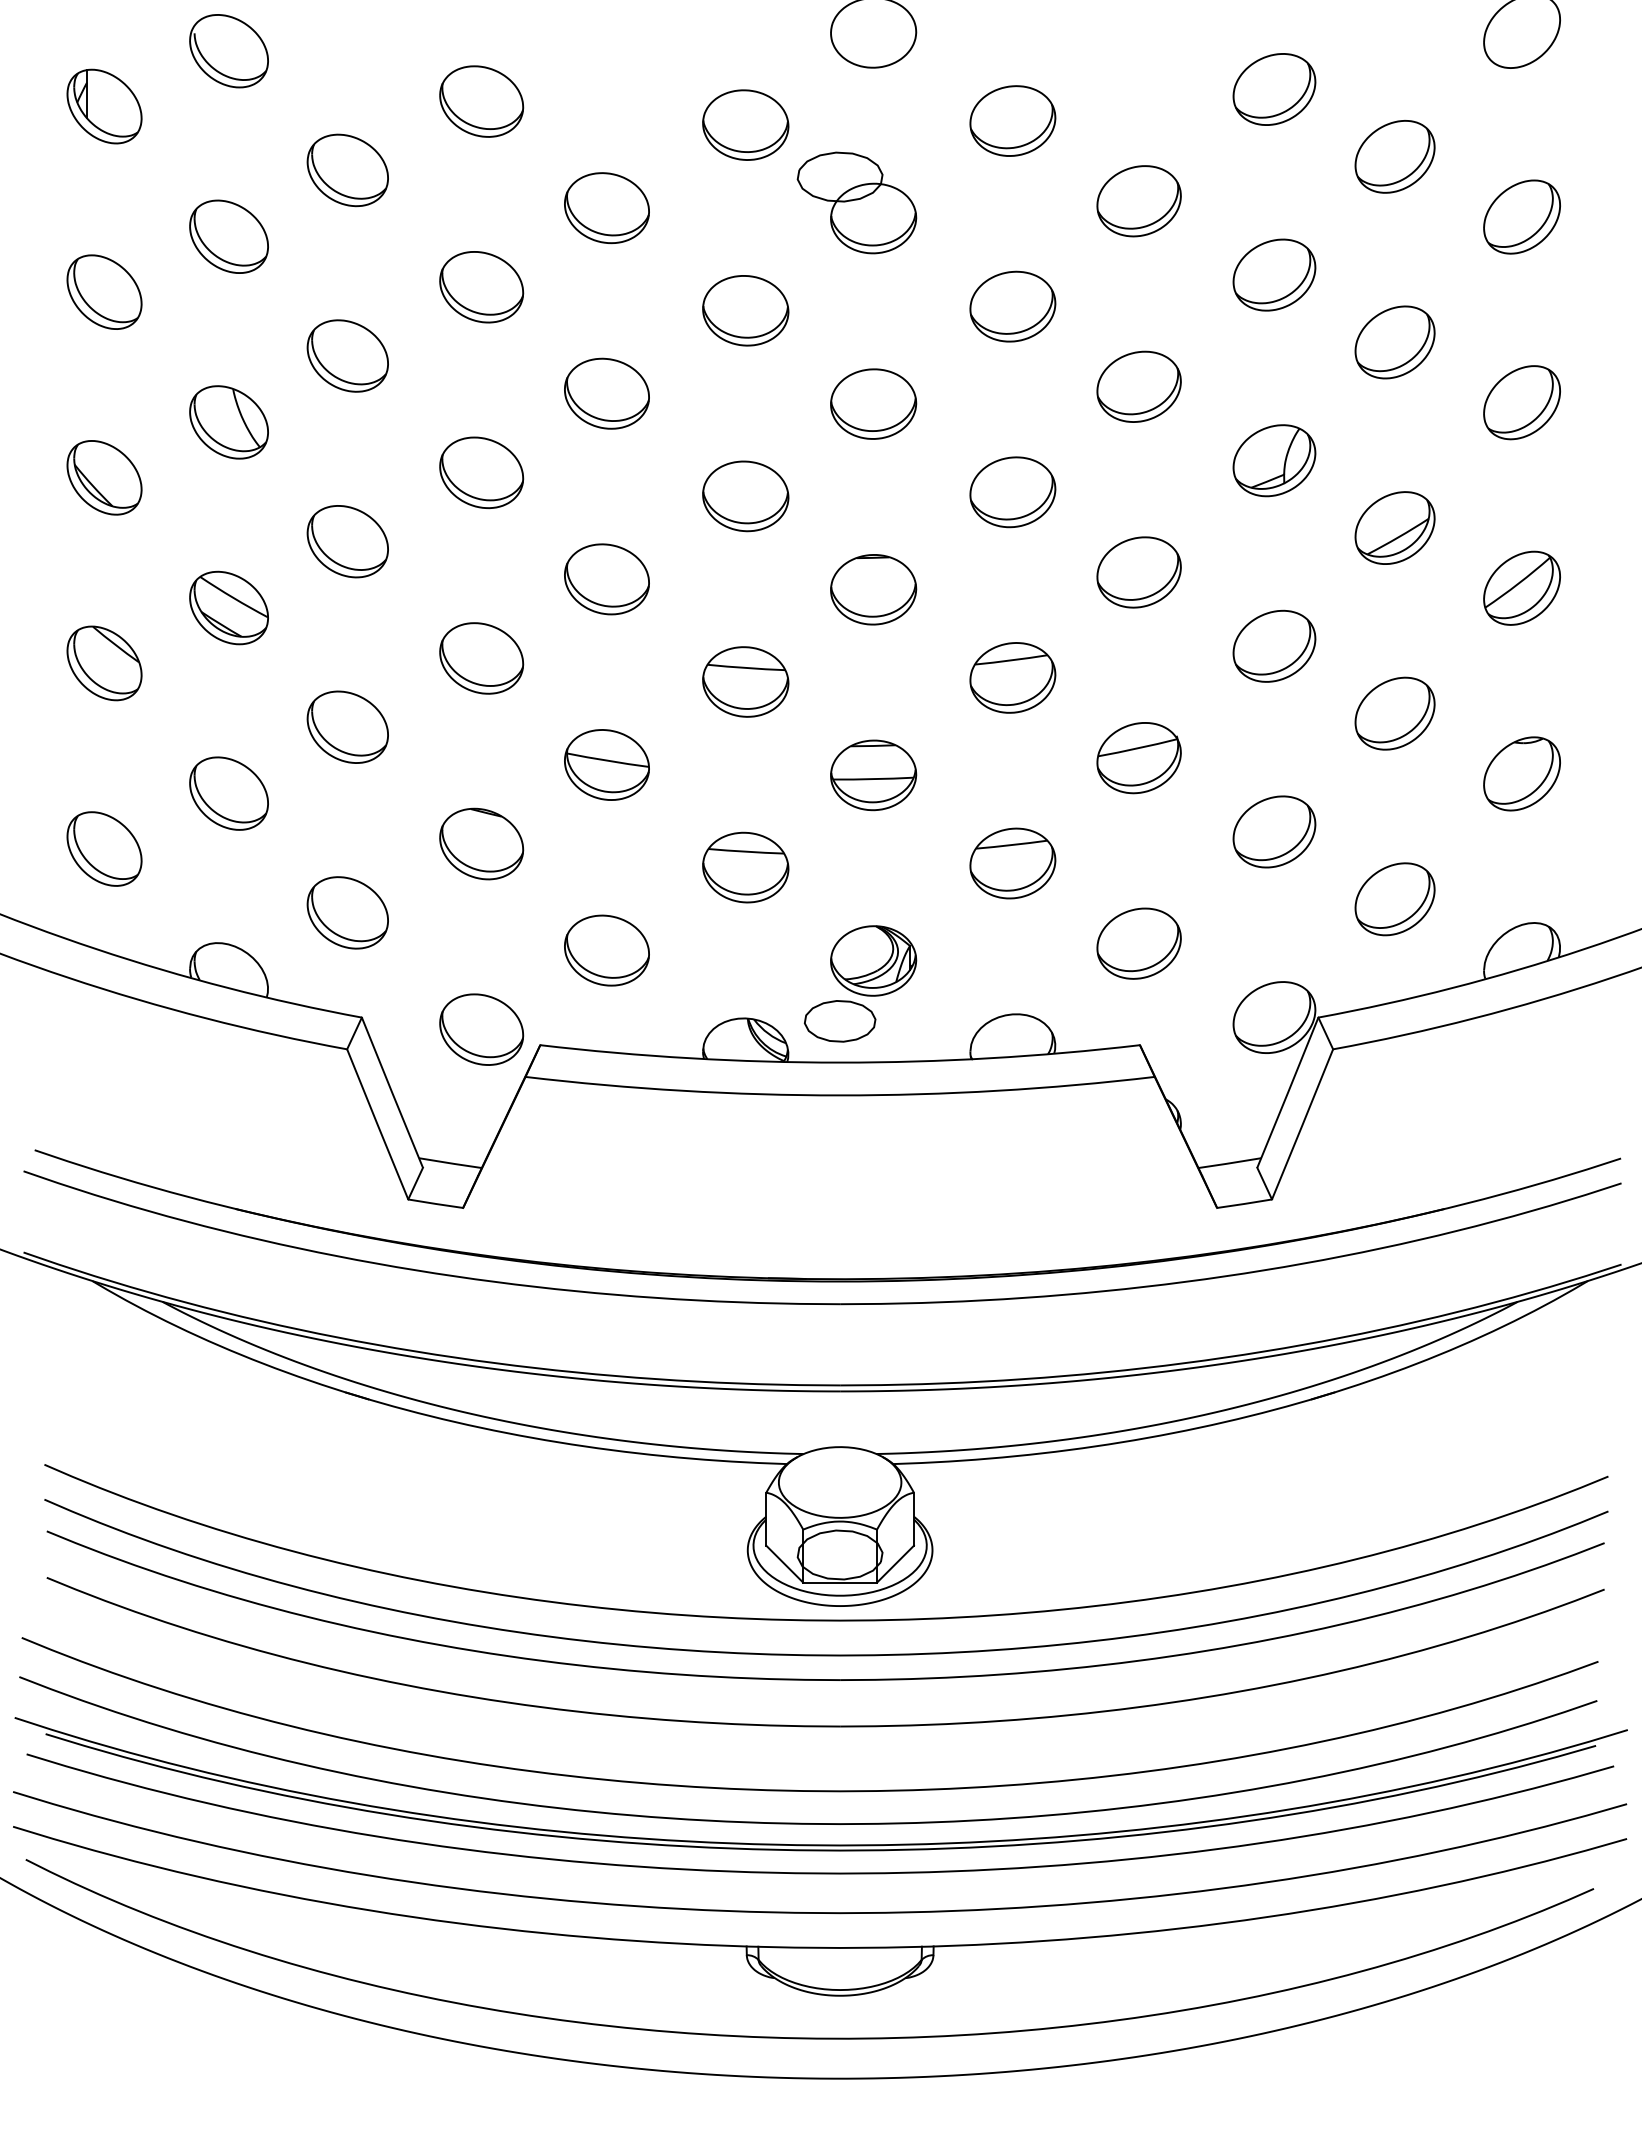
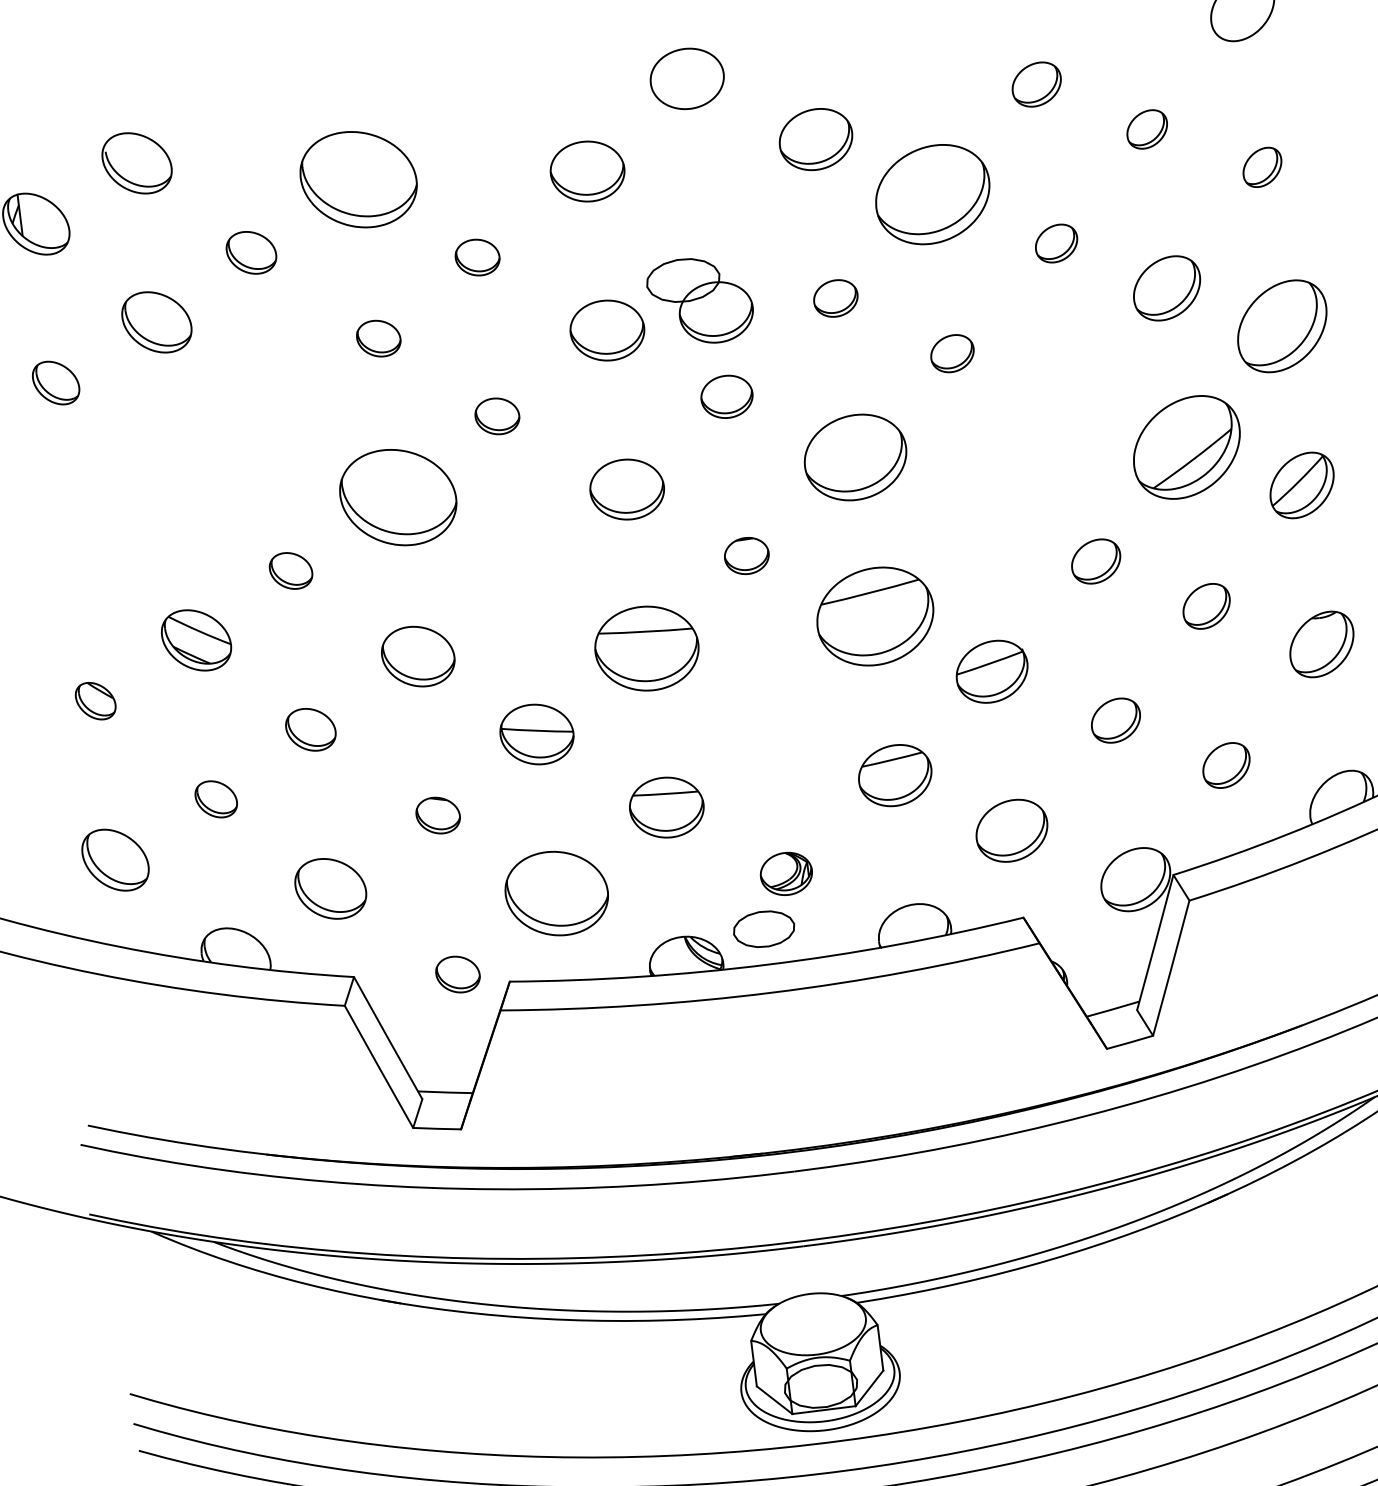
part: (1274, 89) -> (1036, 84), size x0.7
part: (481, 101) -> (358, 179), size x1.6
part: (1394, 156) -> (1146, 129), size x0.6
part: (347, 170) -> (251, 252), size x0.7
part: (1138, 201) -> (932, 195), size x1.6
part: (856, 202) -> (700, 300), moved
part: (606, 208) -> (477, 257), size x0.6
part: (1521, 216) -> (1261, 167), size x0.6
part: (1274, 274) -> (1056, 243), size x0.6
part: (481, 287) -> (378, 338), size x0.6
part: (104, 291) -> (56, 382), size x0.7
part: (1012, 306) -> (835, 298), size x0.6
part: (347, 355) -> (271, 411), removed
part: (1138, 386) -> (951, 353), size x0.6
part: (606, 393) -> (496, 416), size x0.6
part: (1521, 402) -> (1281, 326), size x1.4
part: (873, 403) -> (726, 396), size x0.7
part: (228, 422) -> (176, 481), removed
part: (1274, 460) -> (1076, 402), removed
part: (481, 472) -> (398, 497), size x1.6
part: (104, 477) -> (75, 541), removed
part: (1012, 492) -> (855, 457), size x1.4
part: (1394, 527) -> (1186, 447), size x1.6
part: (347, 541) -> (290, 570), size x0.6
part: (1138, 572) -> (971, 512), removed
part: (606, 579) -> (516, 575), removed
part: (873, 589) -> (746, 555), size x0.6
part: (1274, 645) -> (1096, 560), size x0.7
part: (104, 663) -> (95, 701), size x0.6
part: (1012, 677) -> (875, 616), size x1.6
part: (745, 681) -> (646, 648), size x1.4
part: (1394, 713) -> (1206, 606), size x0.7
part: (347, 726) -> (310, 729), size x0.7
part: (873, 775) -> (766, 715), removed
part: (228, 793) -> (215, 799), size x0.6
part: (1274, 831) -> (1115, 720), size x0.7
part: (481, 843) -> (437, 815), size x0.6
part: (1394, 899) -> (1226, 765), size x0.7
part: (606, 950) -> (556, 893), size x1.4
part: (873, 960) -> (786, 873), size x0.7
part: (481, 1029) -> (457, 974), size x0.6

